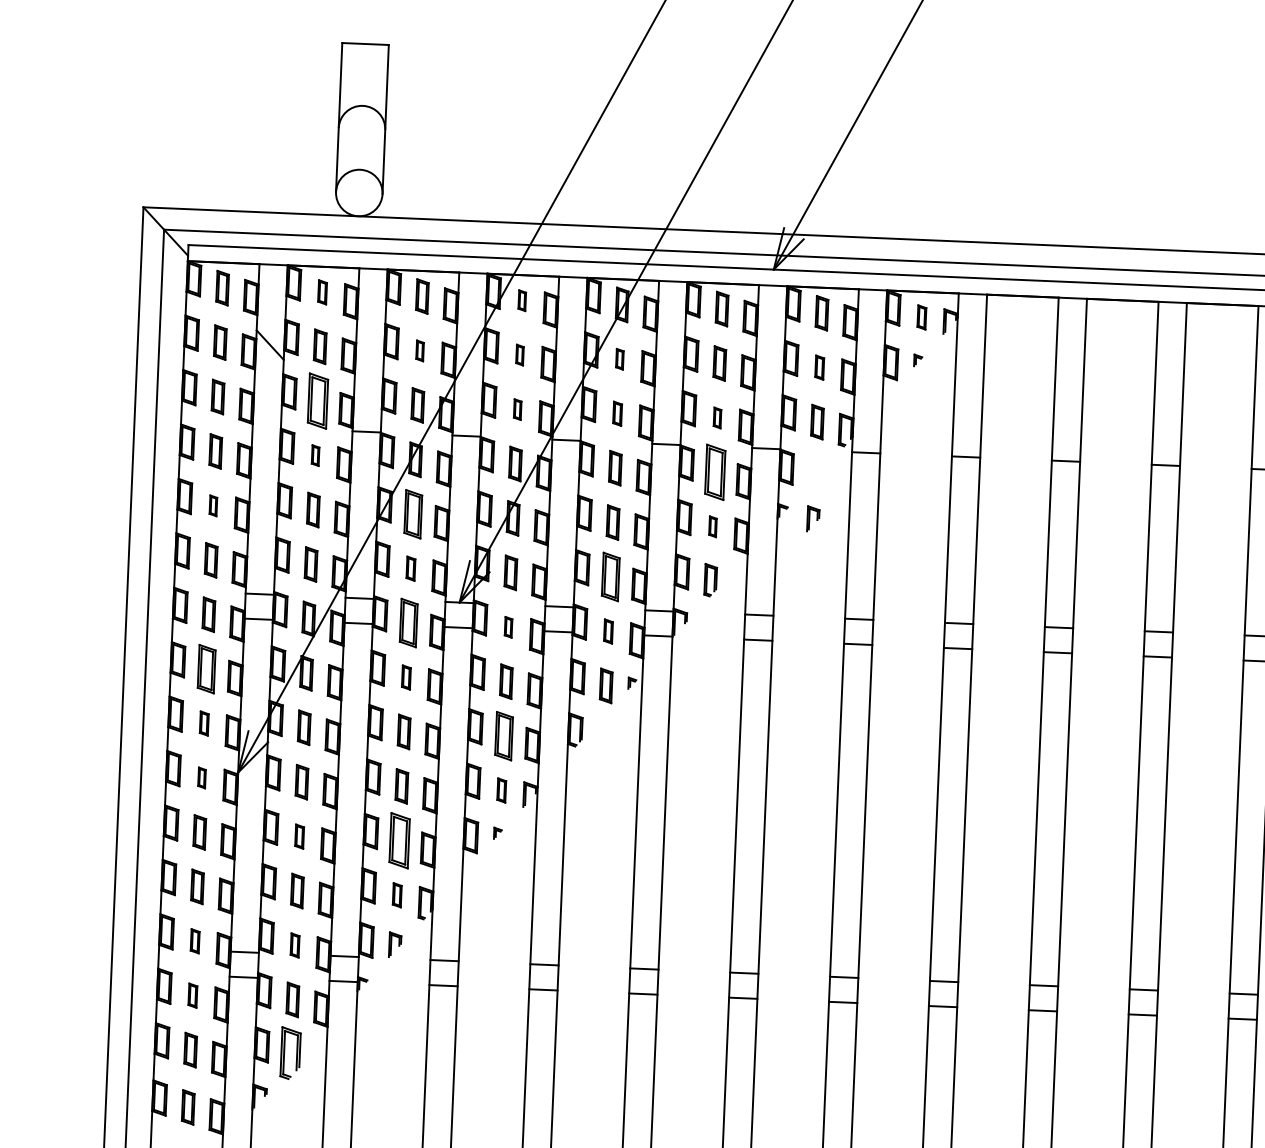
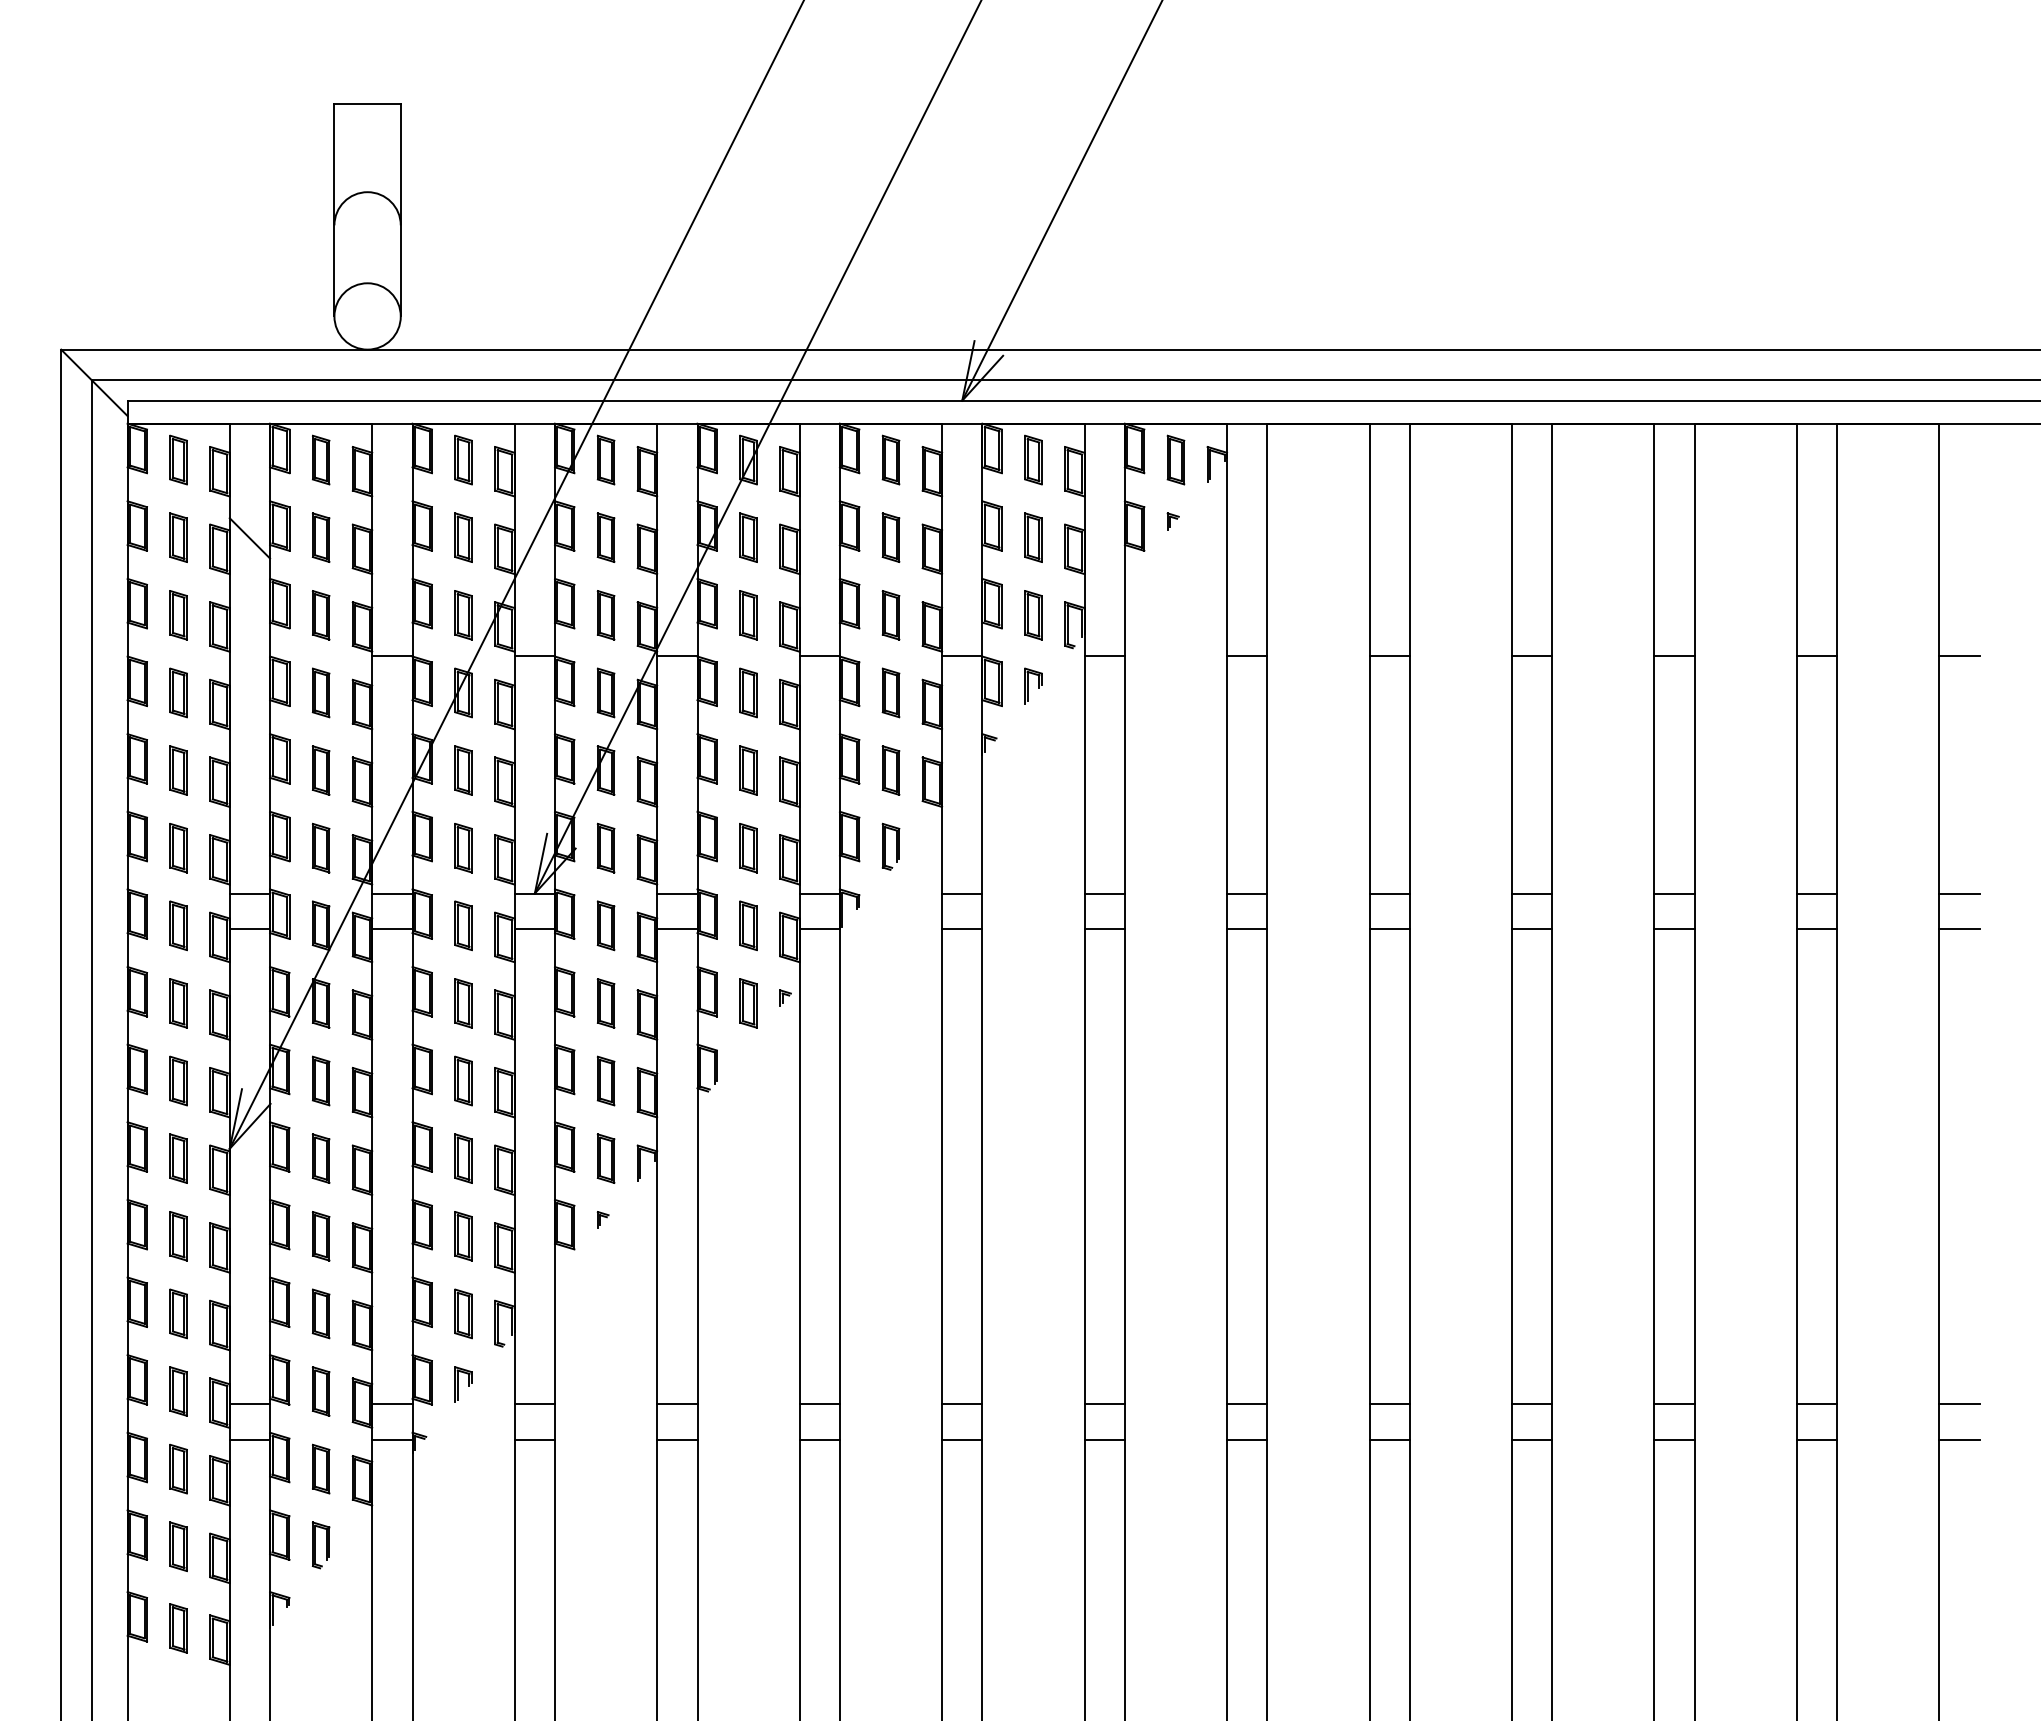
part: (322, 291) -> (321, 459), size x1.43
part: (521, 300) -> (605, 459), size x1.67
part: (921, 317) -> (1175, 459), size x1.43
part: (420, 350) -> (463, 537), size x1.67
part: (519, 355) -> (605, 537), size x1.67
part: (619, 359) -> (748, 537), size x1.67
part: (819, 367) -> (1033, 537), size x1.43
part: (317, 401) -> (320, 615), size x0.62
part: (517, 409) -> (605, 615), size x1.67
part: (617, 413) -> (748, 615), size x1.43
part: (717, 418) -> (890, 615), size x1.67
part: (315, 455) -> (320, 692), size x1.67
part: (714, 472) -> (890, 692), size x0.62
part: (213, 505) -> (178, 770), size x1.67
part: (413, 514) -> (463, 770), size x0.71
part: (813, 518) -> (1033, 685), moved
part: (712, 526) -> (890, 770), size x1.67
part: (410, 568) -> (463, 848), size x1.43
part: (610, 577) -> (748, 848), size x0.71
part: (408, 622) -> (463, 925), size x0.71
part: (508, 627) -> (605, 925), size x1.67
part: (608, 631) -> (748, 925), size x1.43
part: (206, 669) -> (178, 1003), size x0.71
part: (406, 677) -> (463, 1003), size x1.43
part: (204, 723) -> (178, 1080), size x1.43
part: (503, 735) -> (605, 1080), size x0.71
part: (201, 777) -> (178, 1158), size x1.67
part: (501, 790) -> (605, 1158), size x1.43
part: (299, 836) -> (320, 1236), size x1.43
part: (399, 840) -> (463, 1236), size x0.62
part: (397, 894) -> (463, 1313), size x1.43
part: (195, 941) -> (178, 1391), size x1.43
part: (294, 945) -> (320, 1391), size x1.43
part: (192, 995) -> (178, 1468), size x1.43
part: (290, 1053) -> (320, 1545), size x0.62

